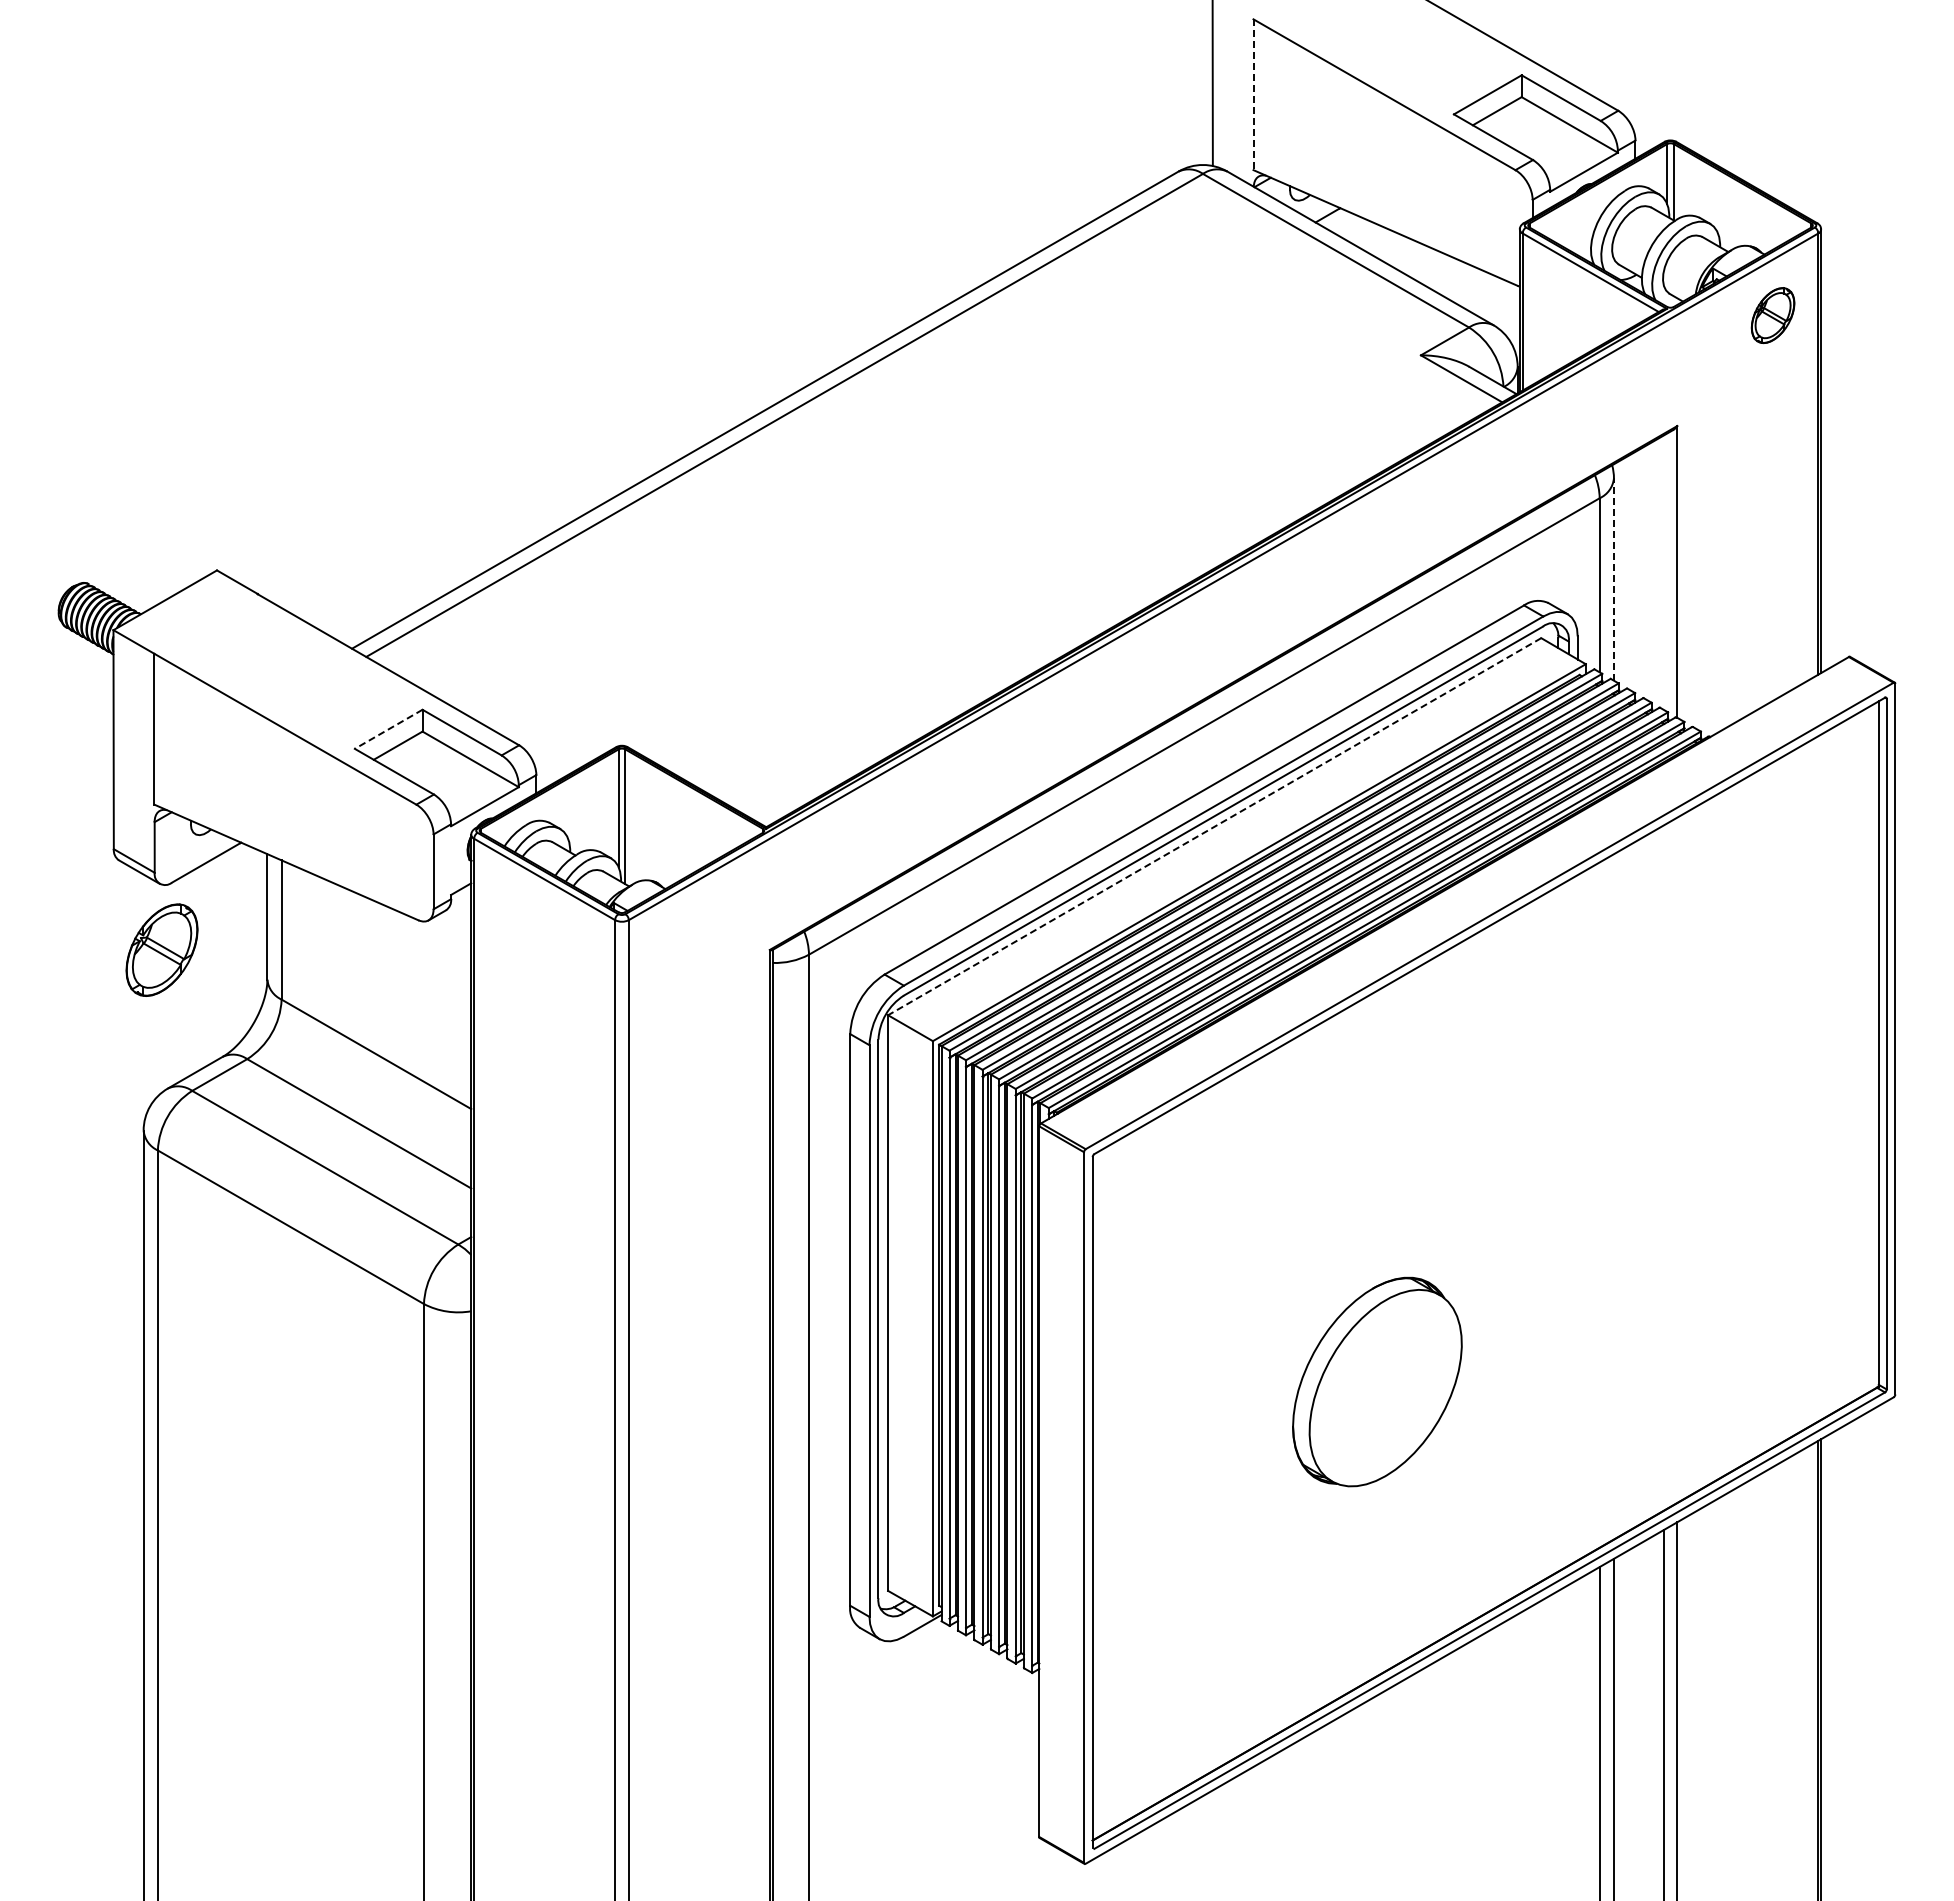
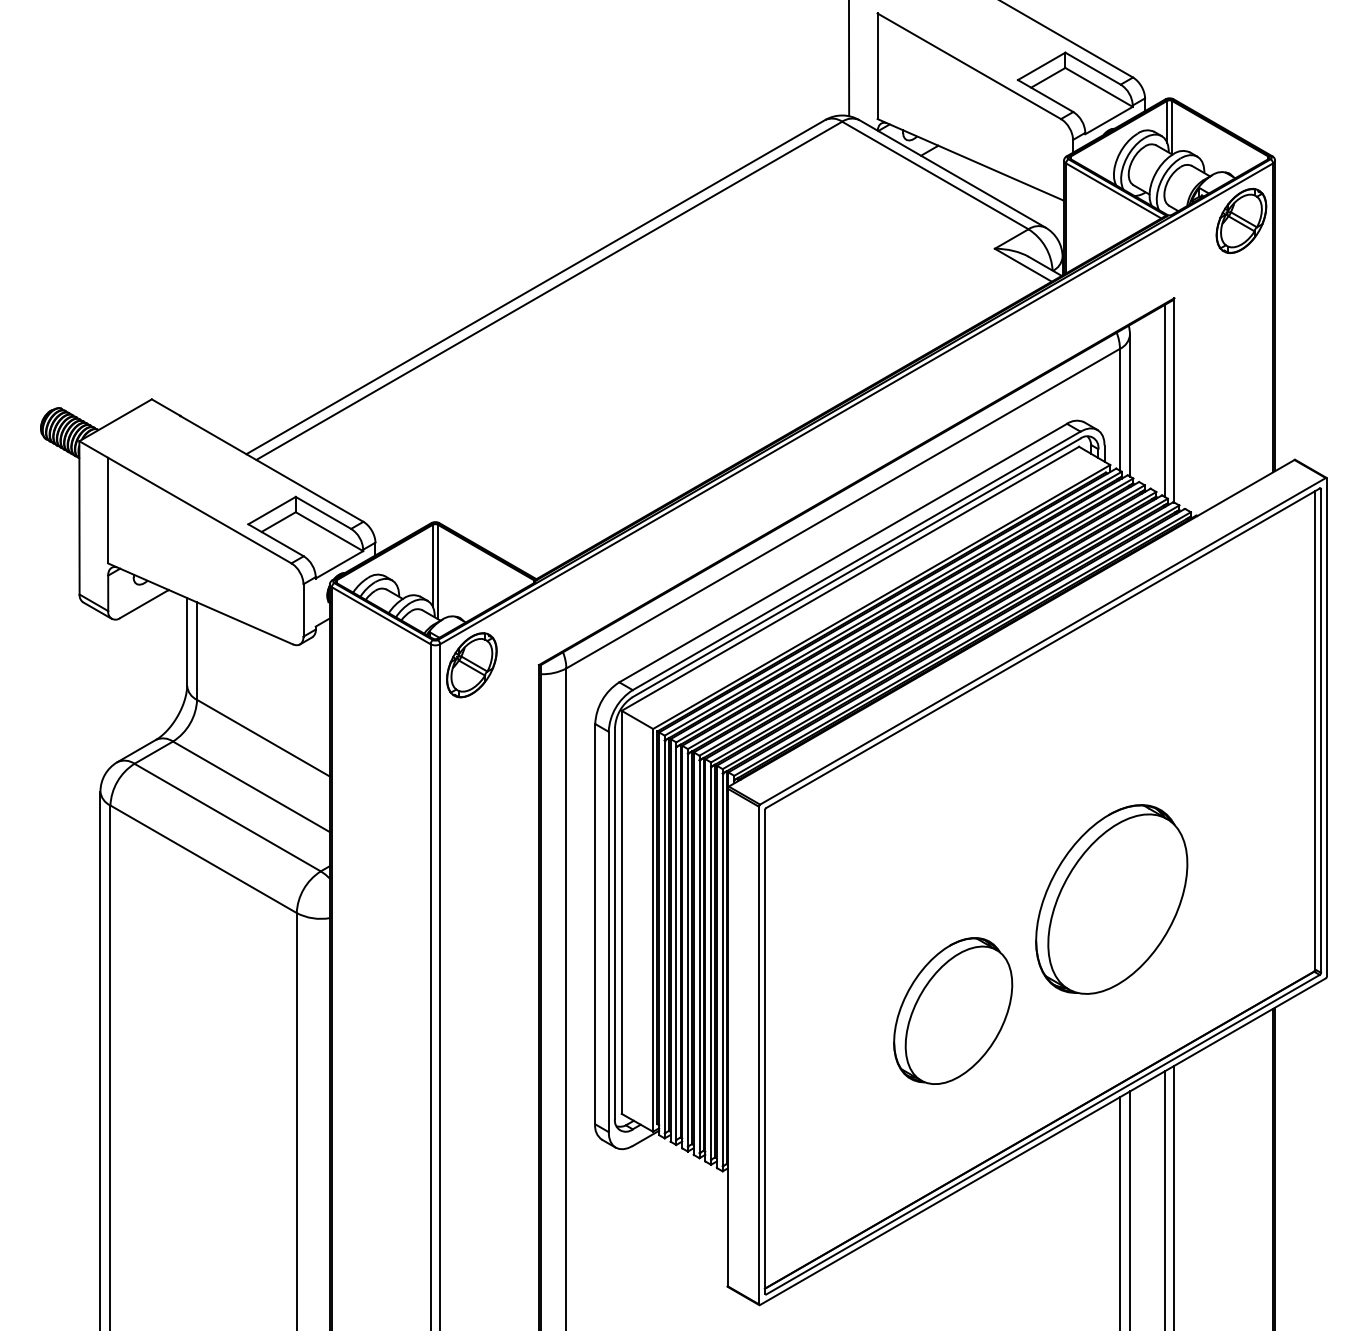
line: (1253, 95) -> (877, 66), dashed -> solid
part: (1772, 315) -> (1241, 220), size x1.67
line: (1663, 572) -> (1164, 400), added
line: (1613, 579) -> (1129, 405), dashed -> solid
line: (388, 729) -> (271, 510), dashed -> solid
line: (1214, 826) -> (850, 578), dashed -> solid
part: (161, 949) -> (471, 664), moved
part: (1587, 1284) -> (1111, 899), added
part: (1377, 1381) -> (953, 1010), moved

